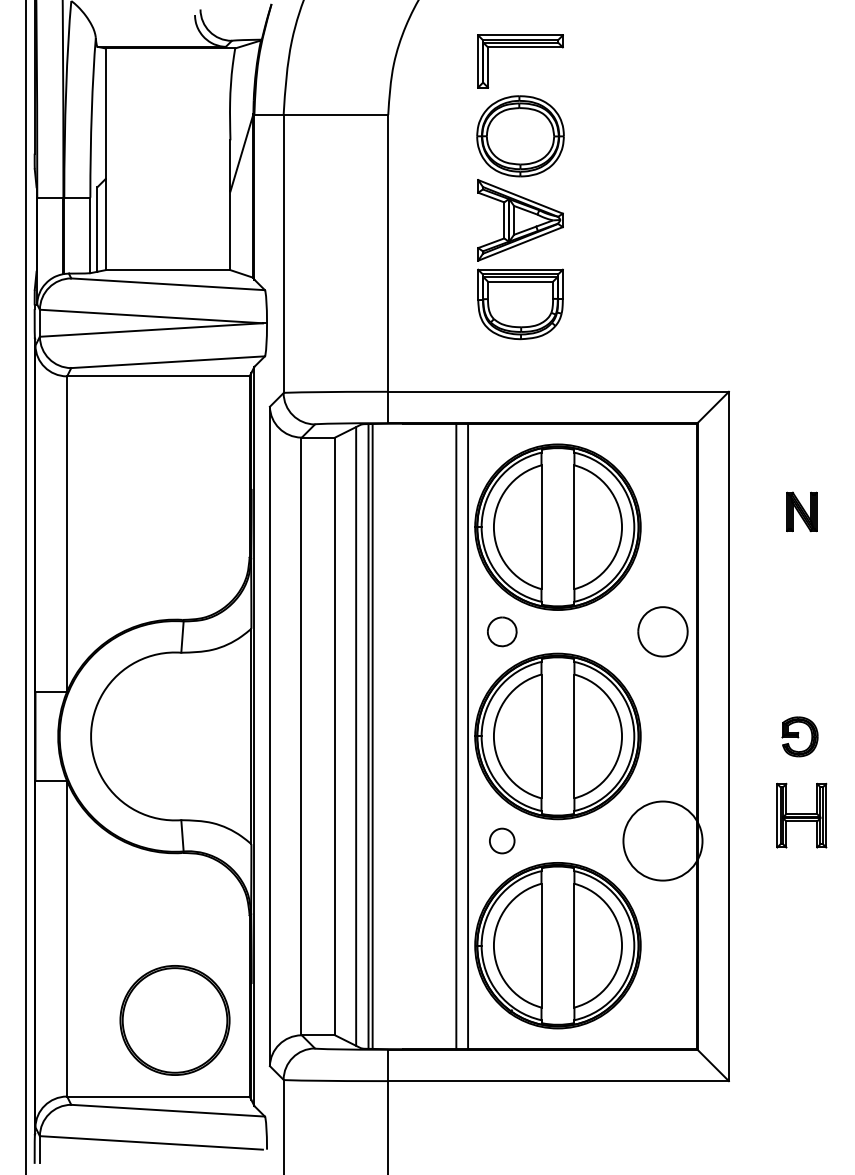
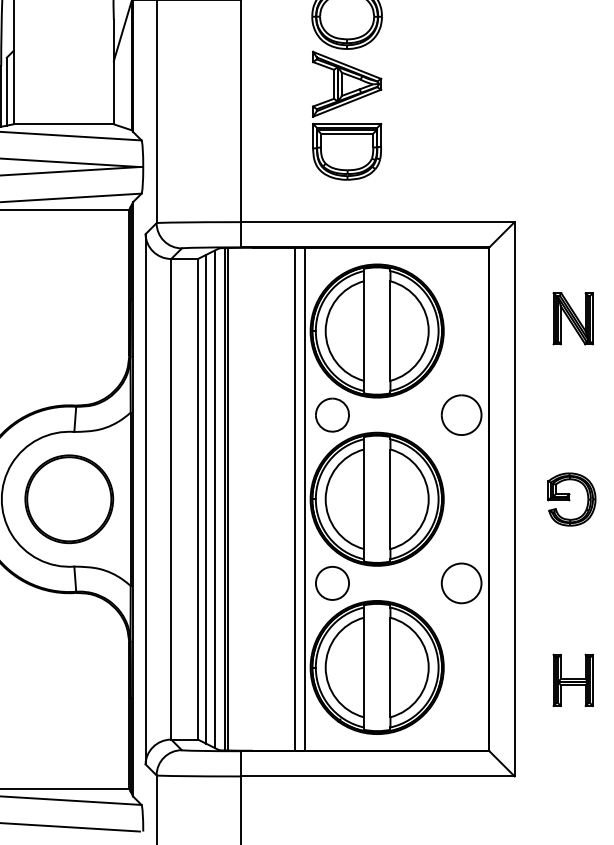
part: (801, 511) -> (573, 318), size x1.67
part: (501, 631) -> (331, 414), size x1.43
line: (345, 736) -> (206, 499), added
part: (799, 736) -> (571, 499), size x1.67
part: (801, 815) -> (573, 680), moved
circle: (501, 840) -> (331, 582), size x1.67
circle: (662, 840) -> (461, 582), size x0.62
part: (174, 1020) -> (68, 499), moved

